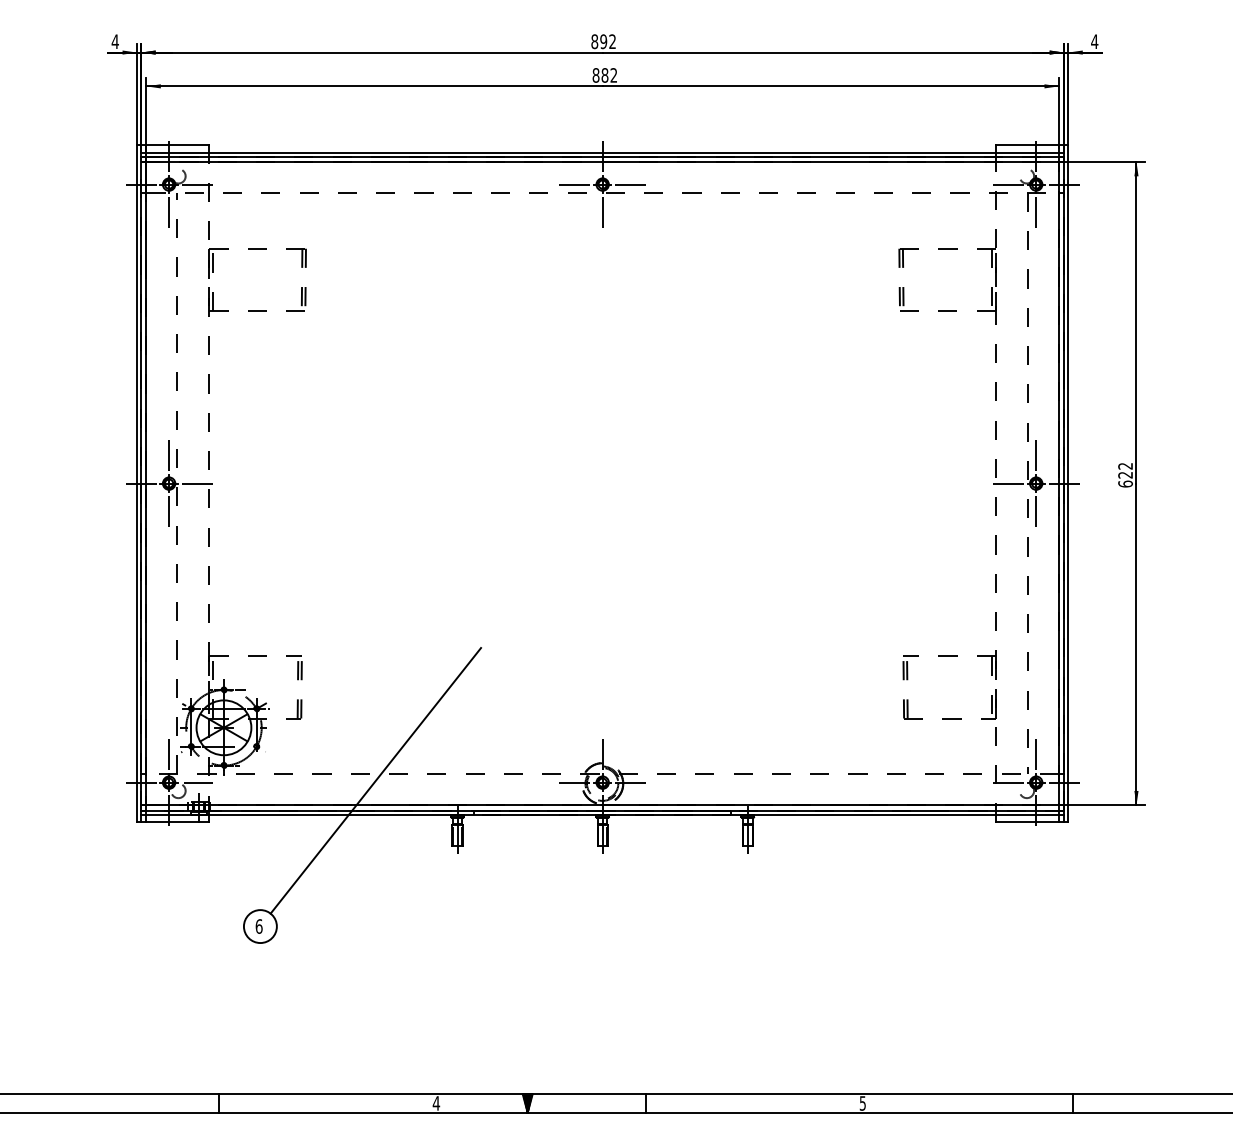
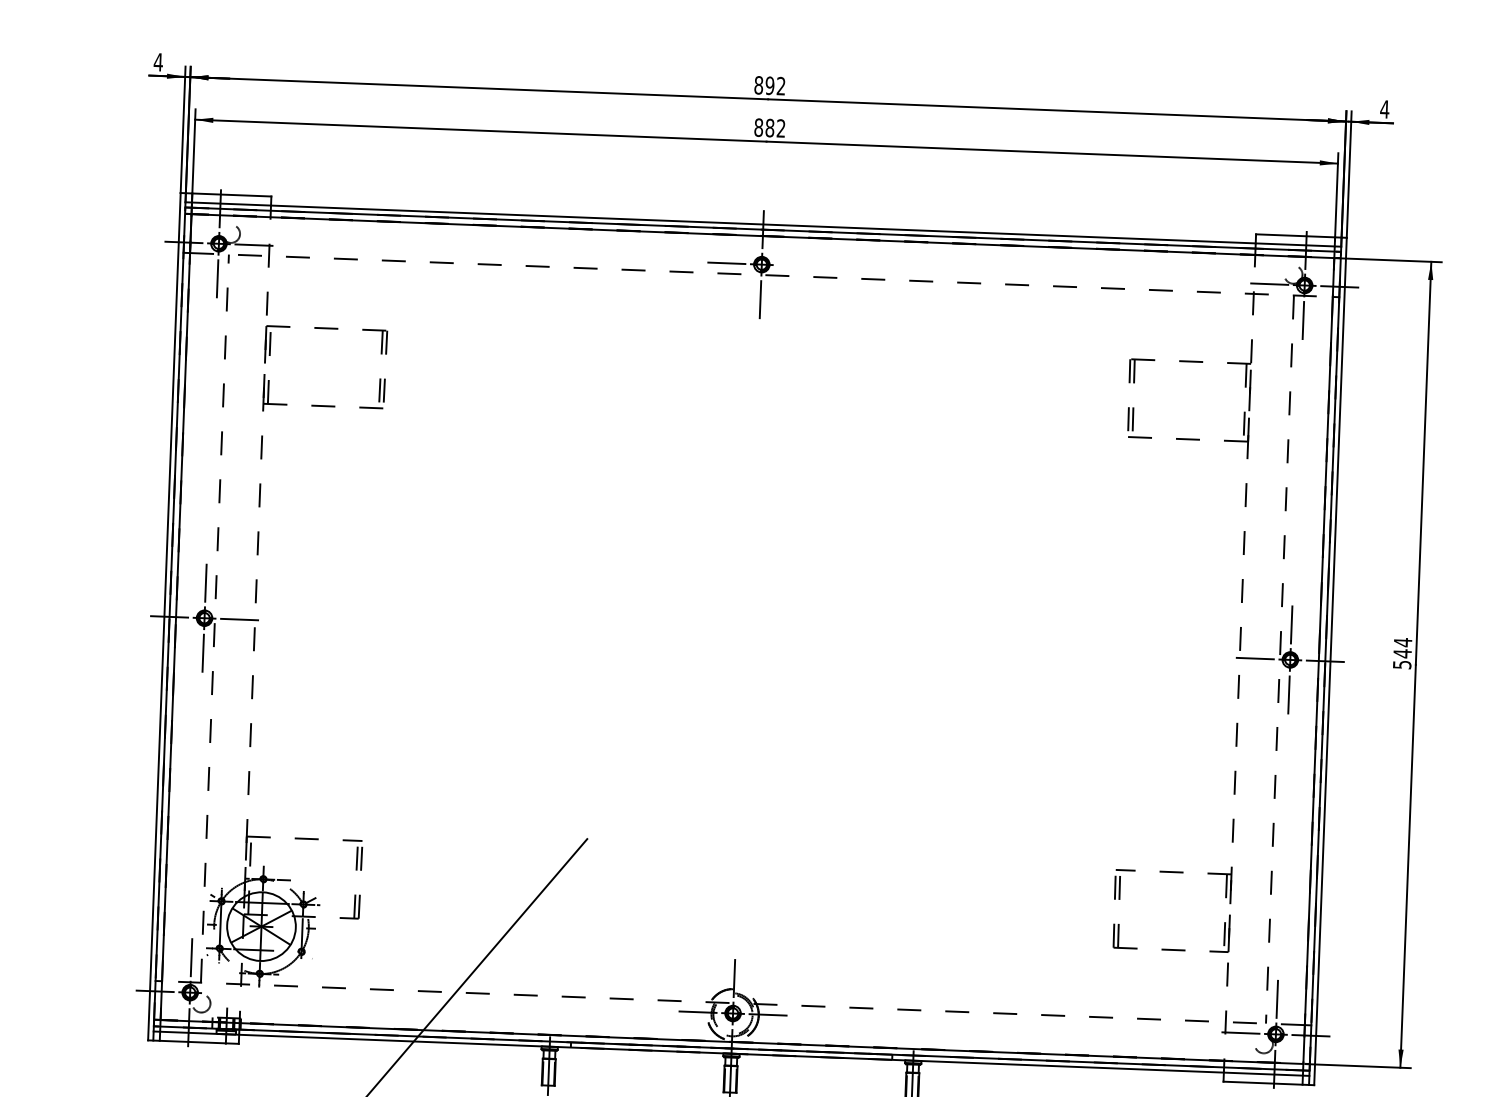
line: (630, 184) -> (796, 265), removed
text: (1125, 474) -> (1402, 652), 622 -> 544
line: (197, 782) -> (225, 993), removed

